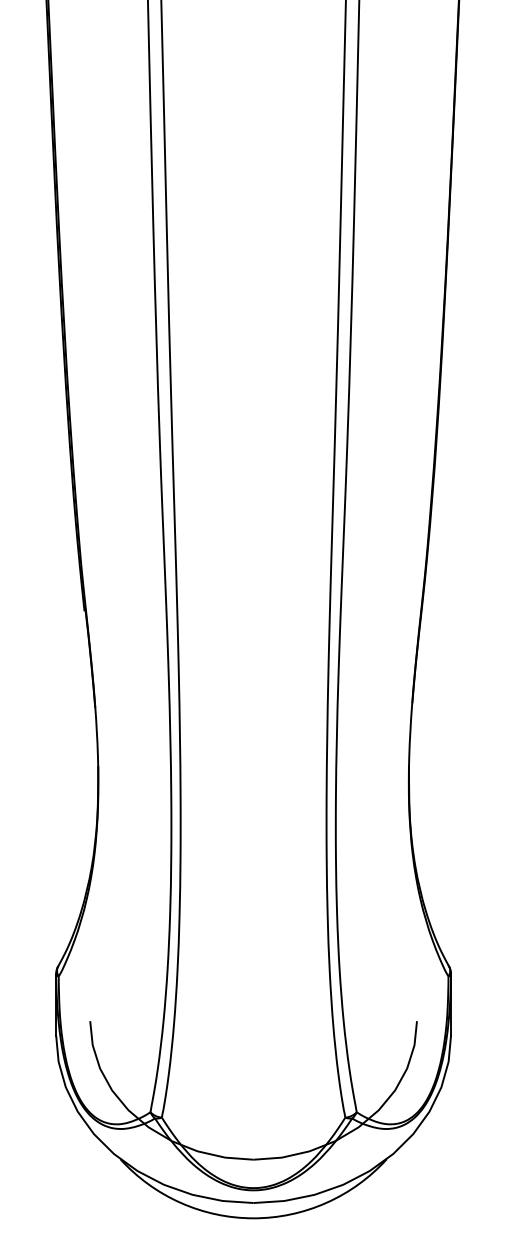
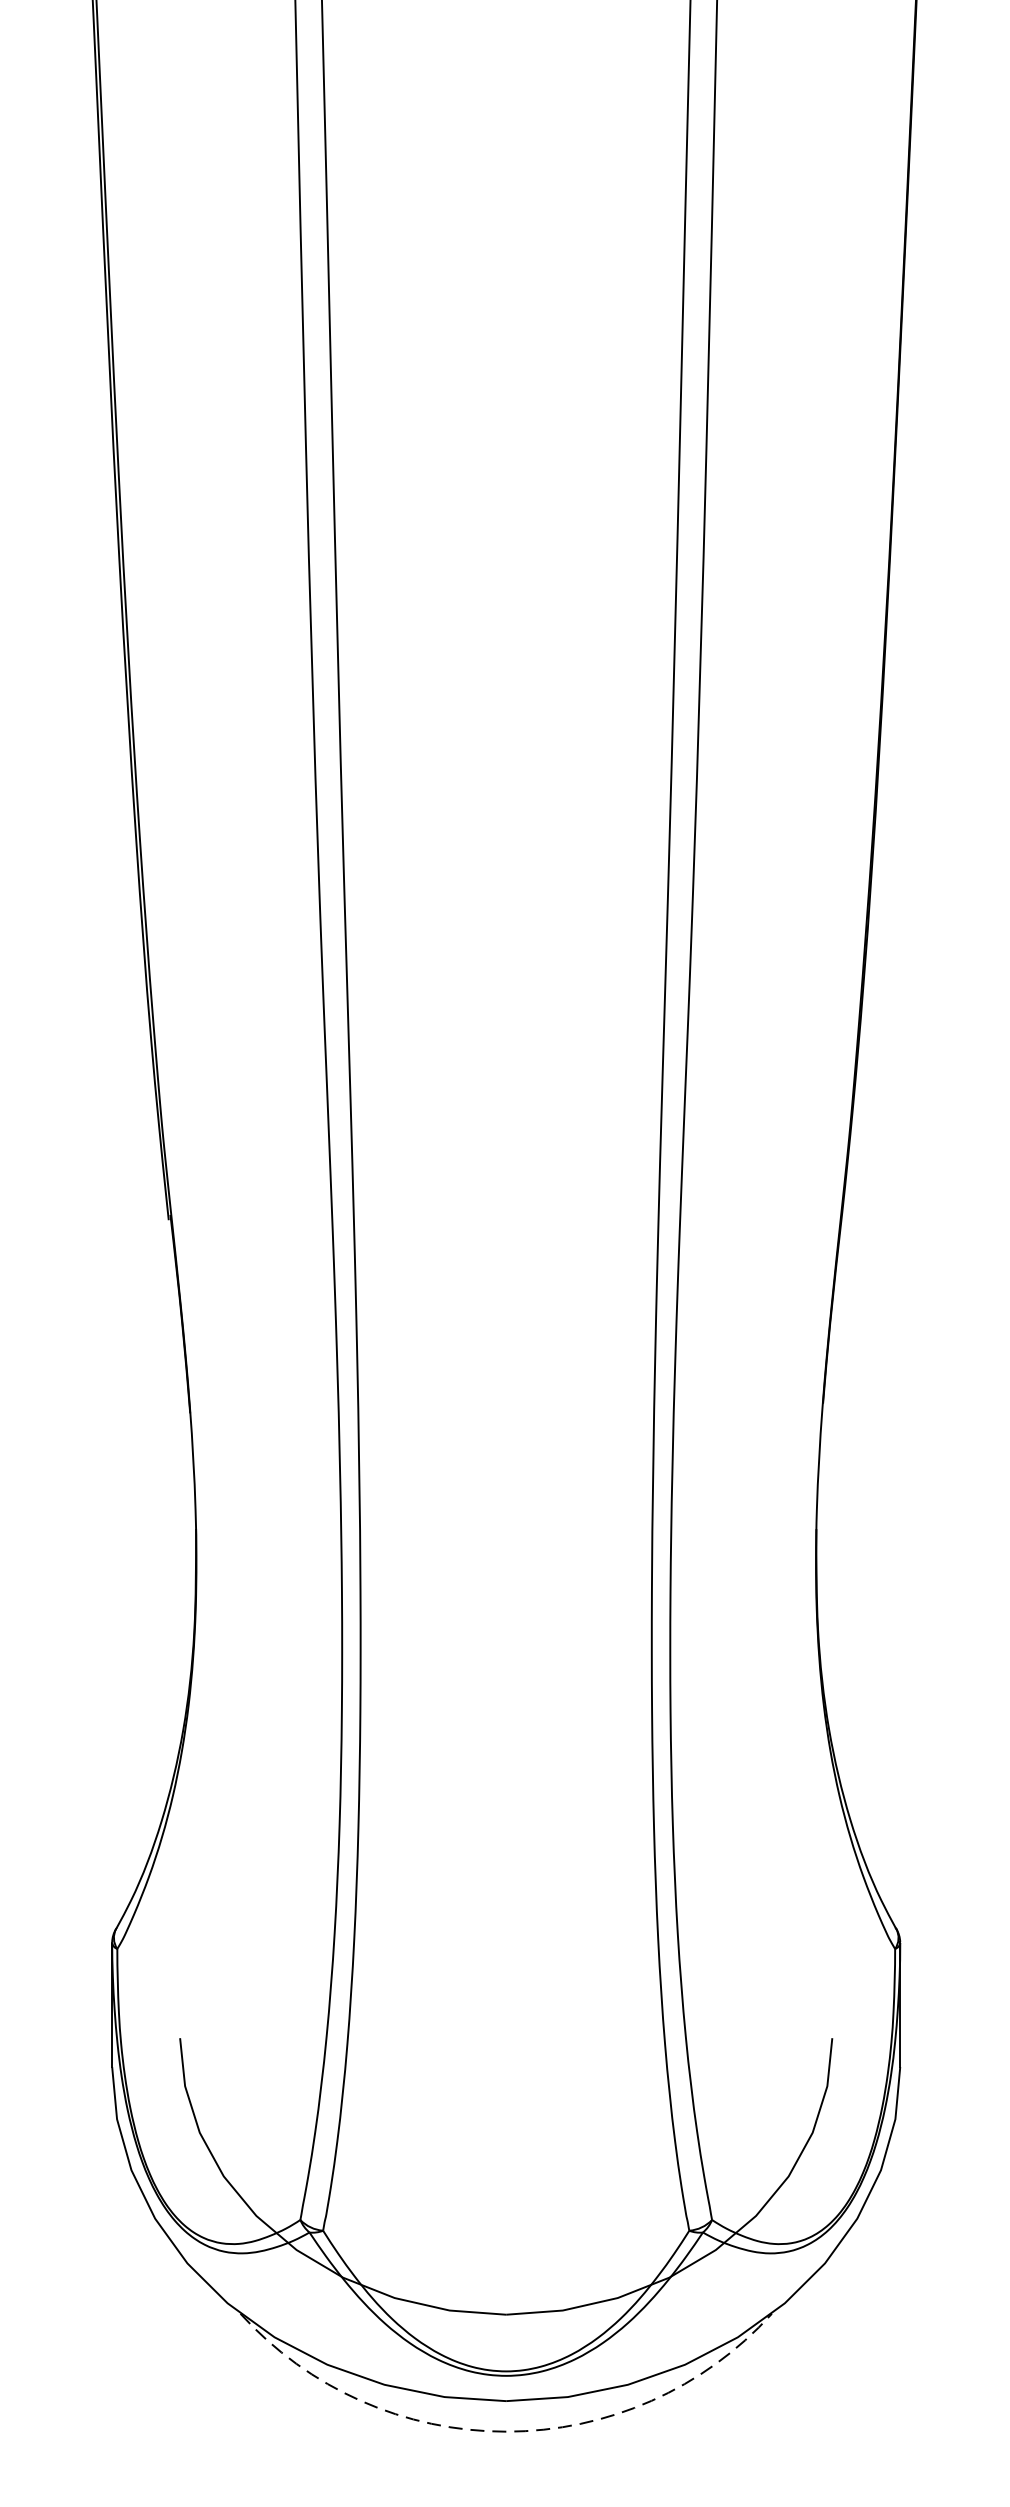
arc: (253, 1218) -> (505, 2432), solid -> dashed

